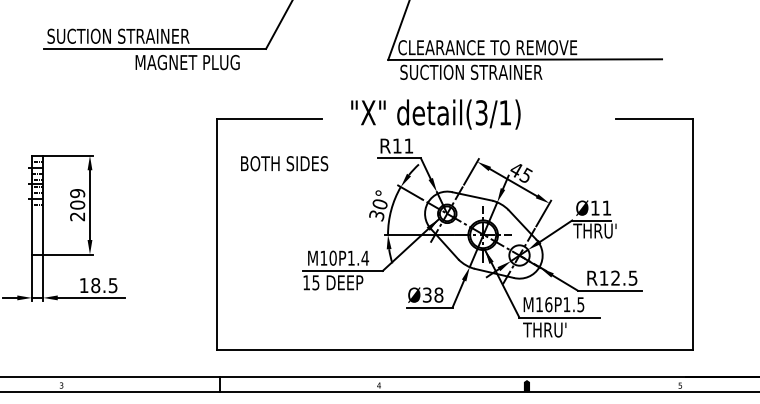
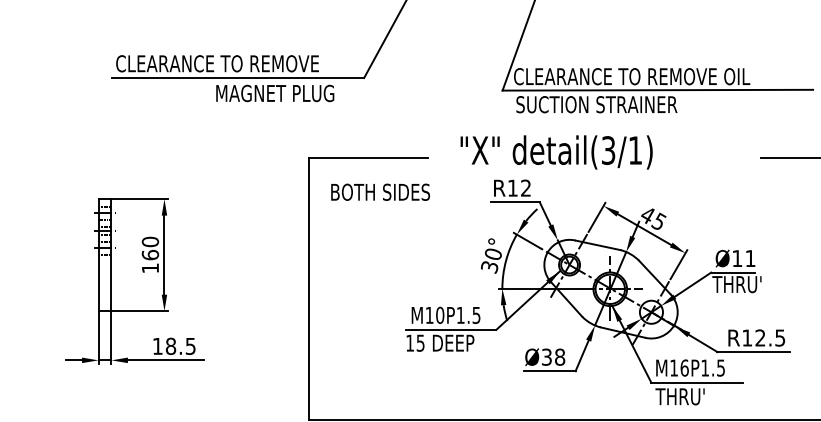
text: (136, 35) -> (217, 62), SUCTION STRAINER -> CLEARANCE TO REMOVE
text: (594, 47) -> (736, 76), CLEARANCE TO REMOVE -> CLEARANCE TO REMOVE OIL
text: (408, 145) -> (525, 187), R11 -> R12
text: (284, 163) -> (380, 192), moved
text: (77, 205) -> (150, 255), 209 -> 160
text: (365, 257) -> (476, 314), M10P1.4 -> M10P1.5

